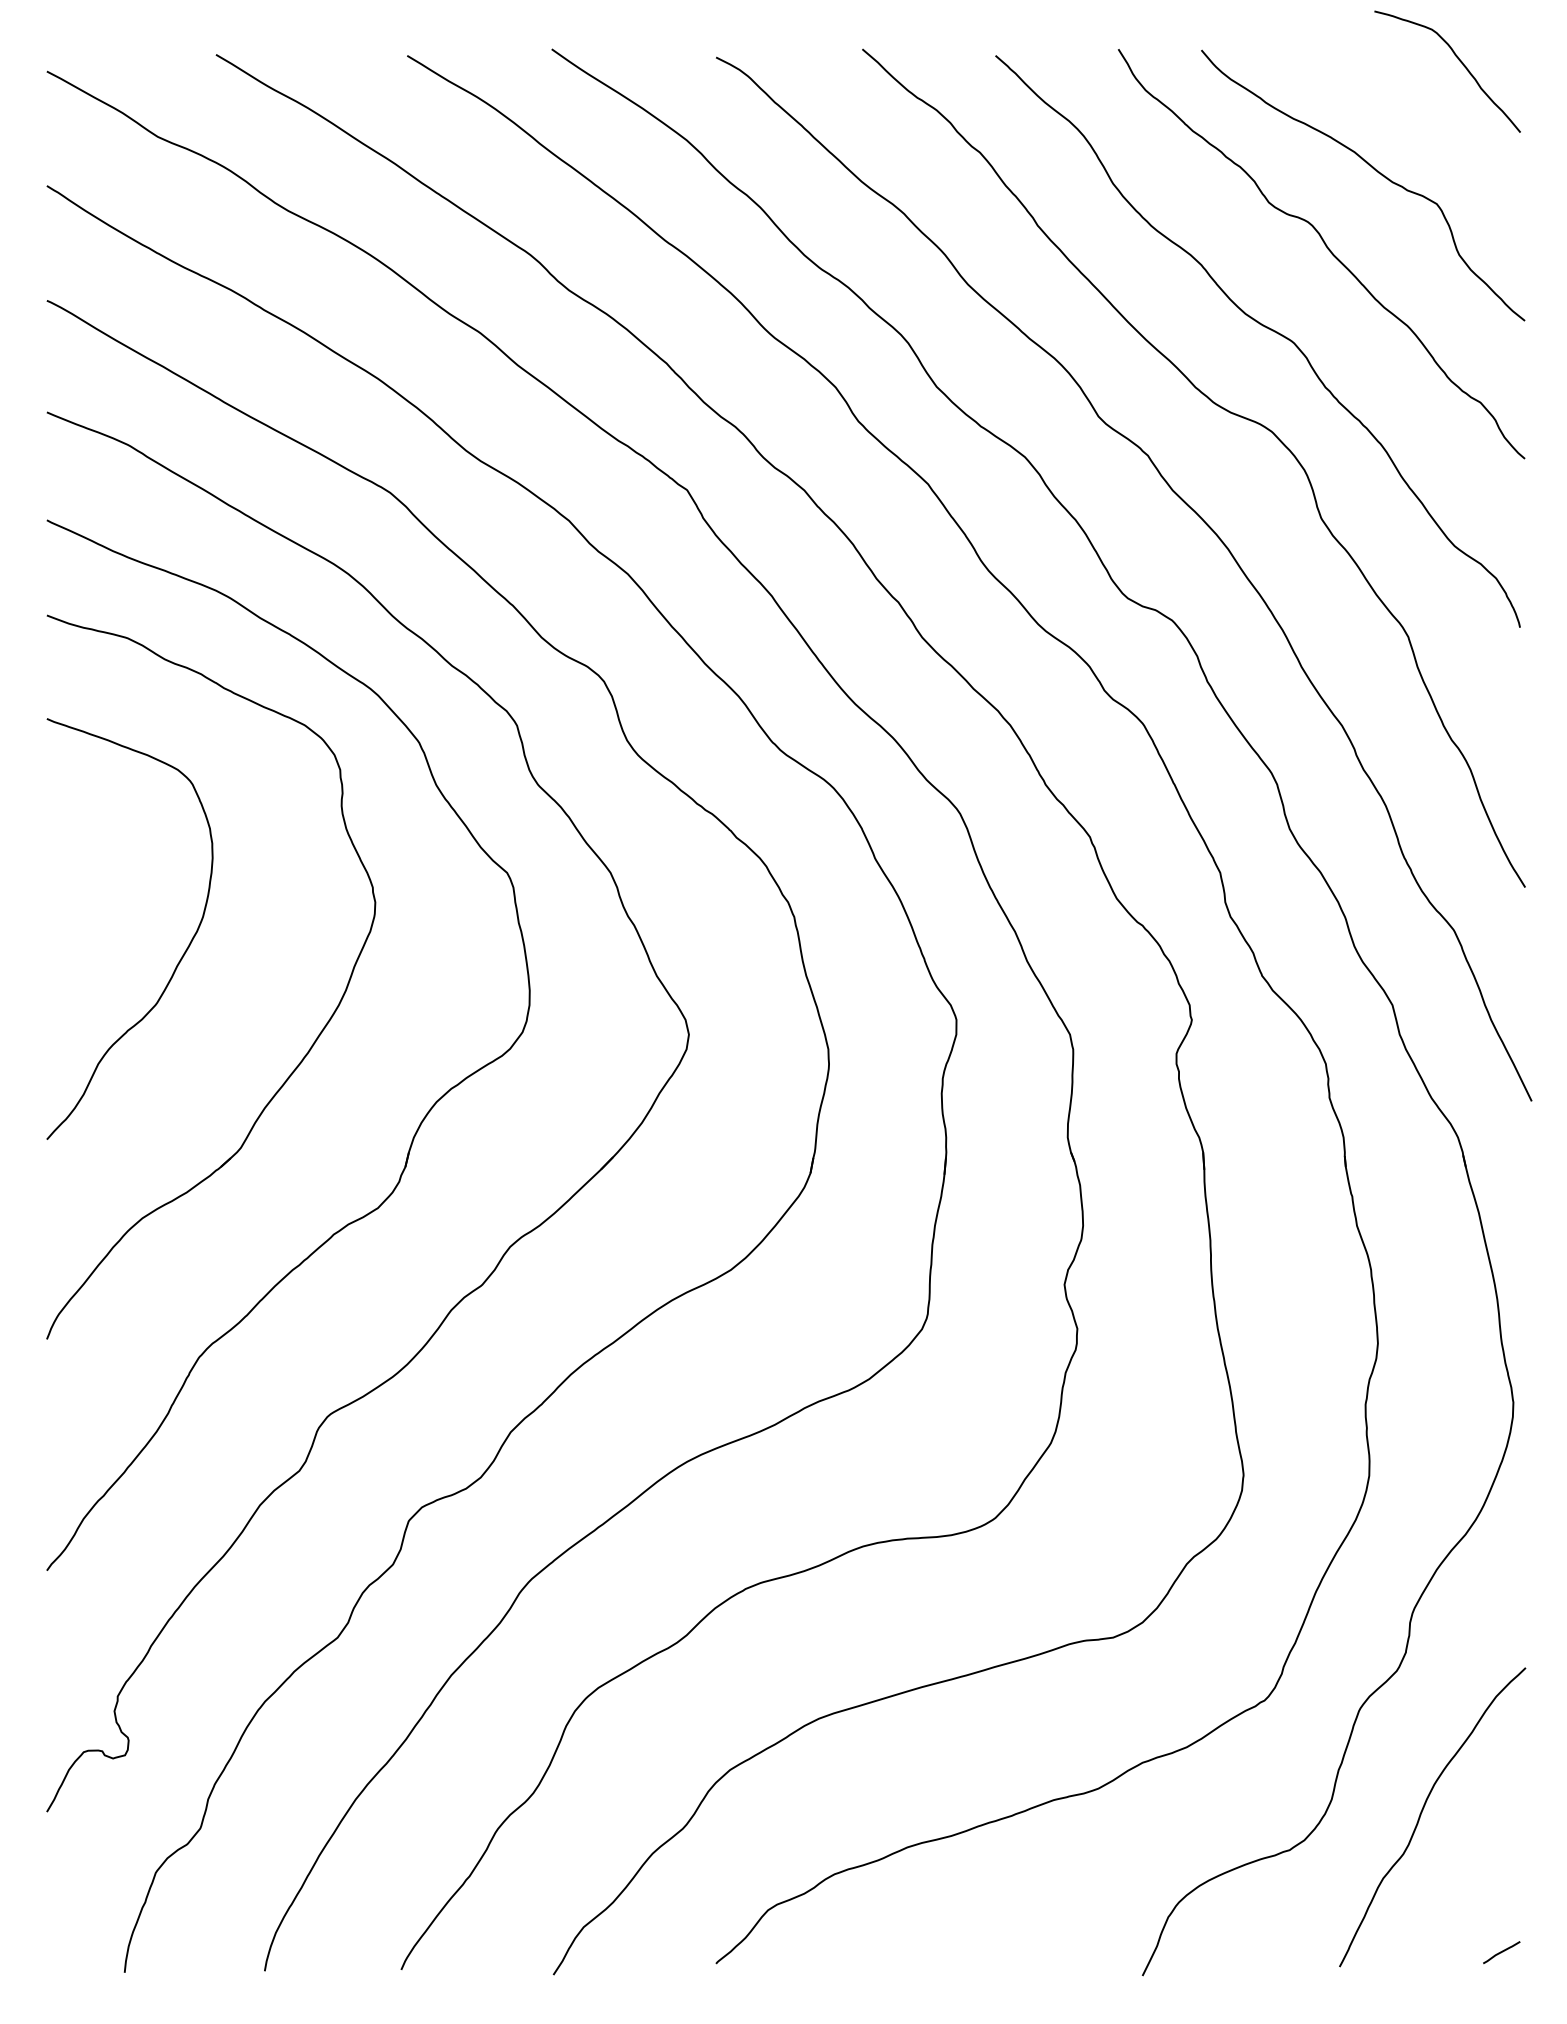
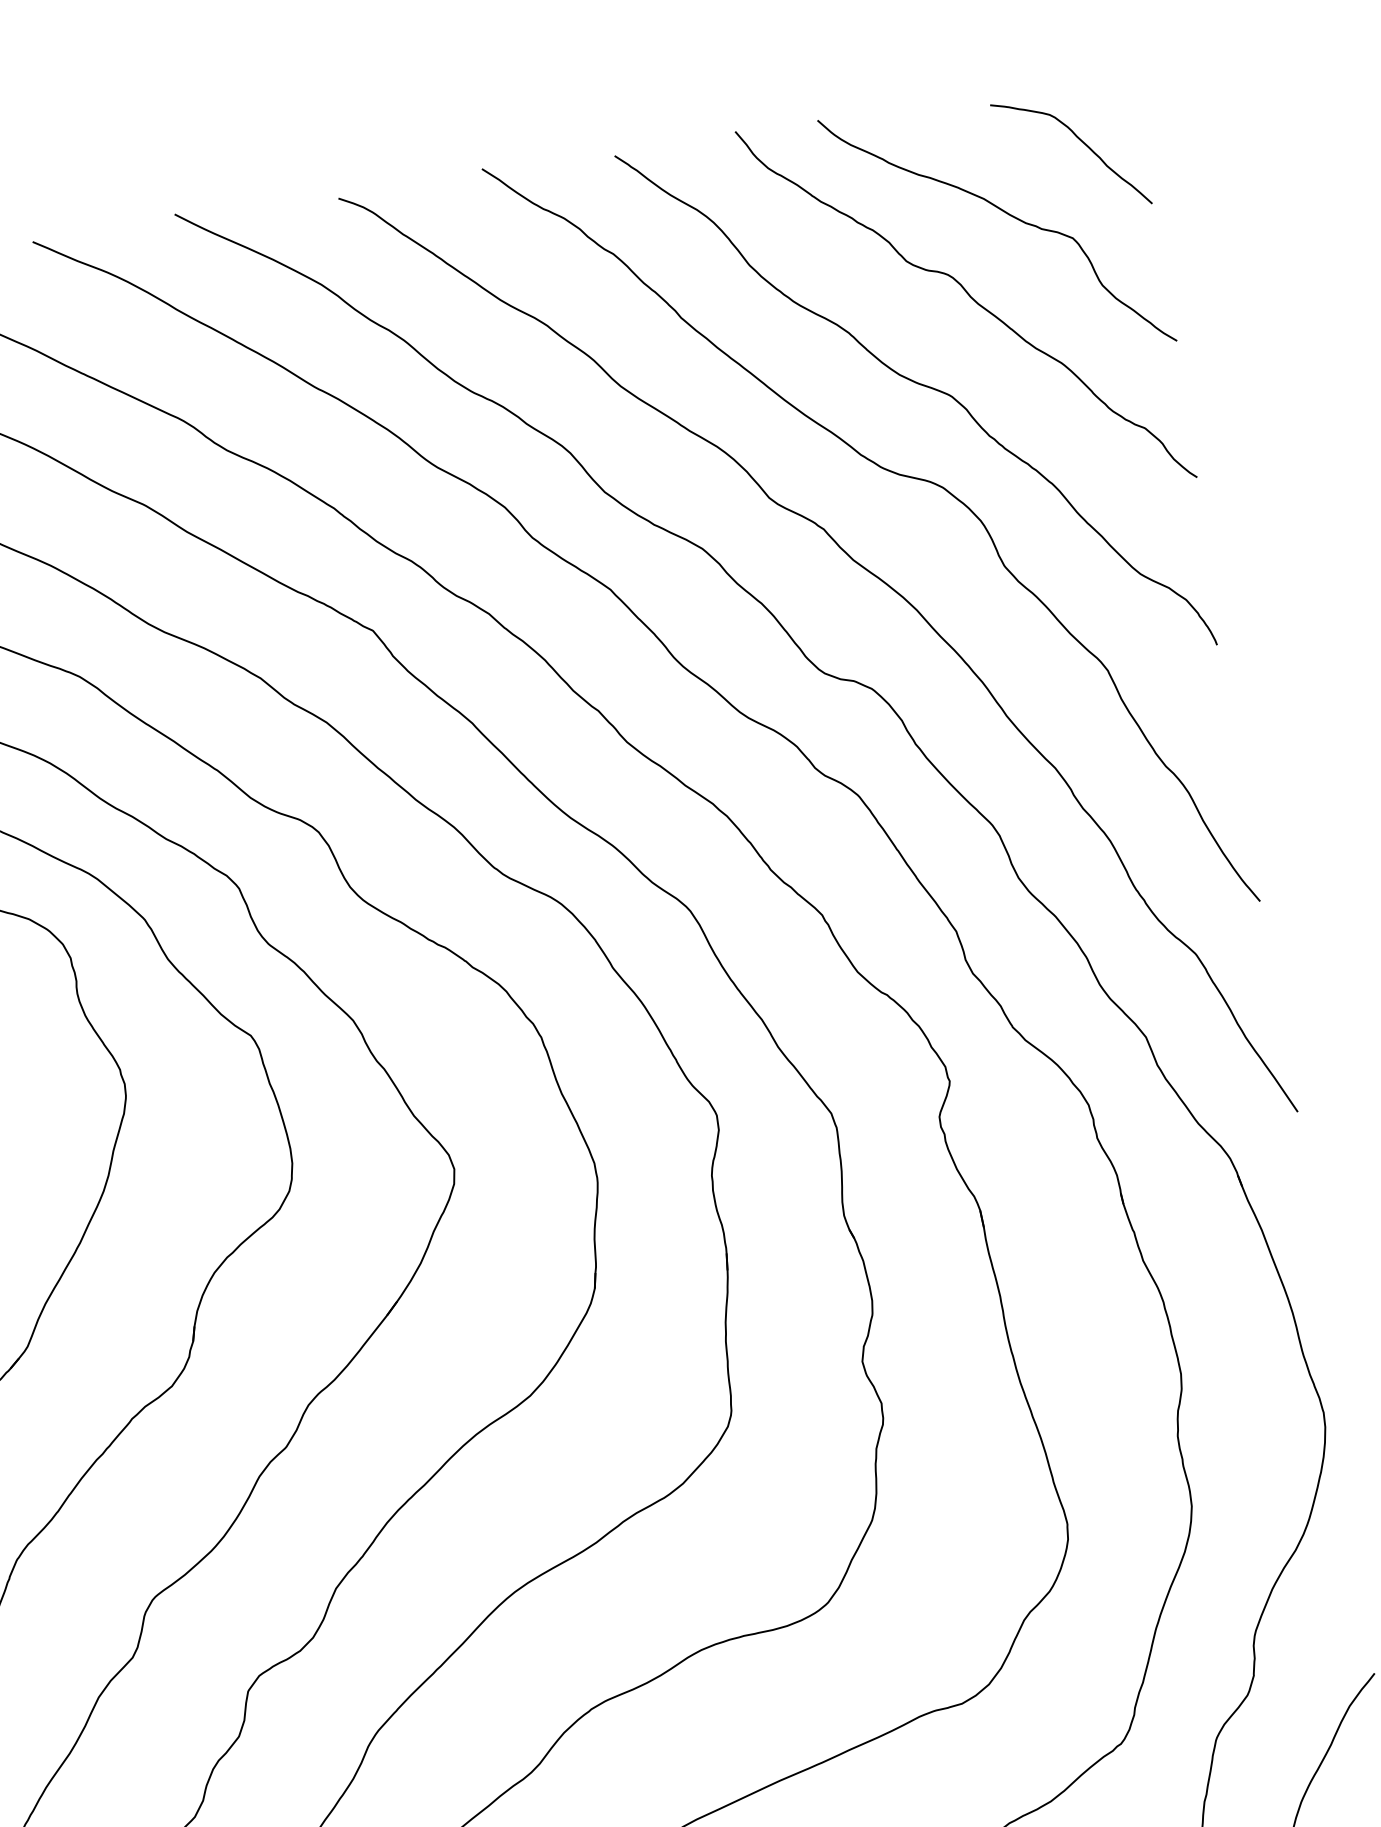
curve: (1458, 60) -> (1080, 141), moved

